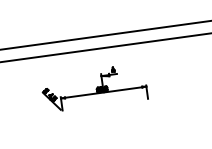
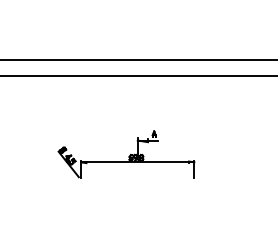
part: (94, 87) -> (126, 154), moved

